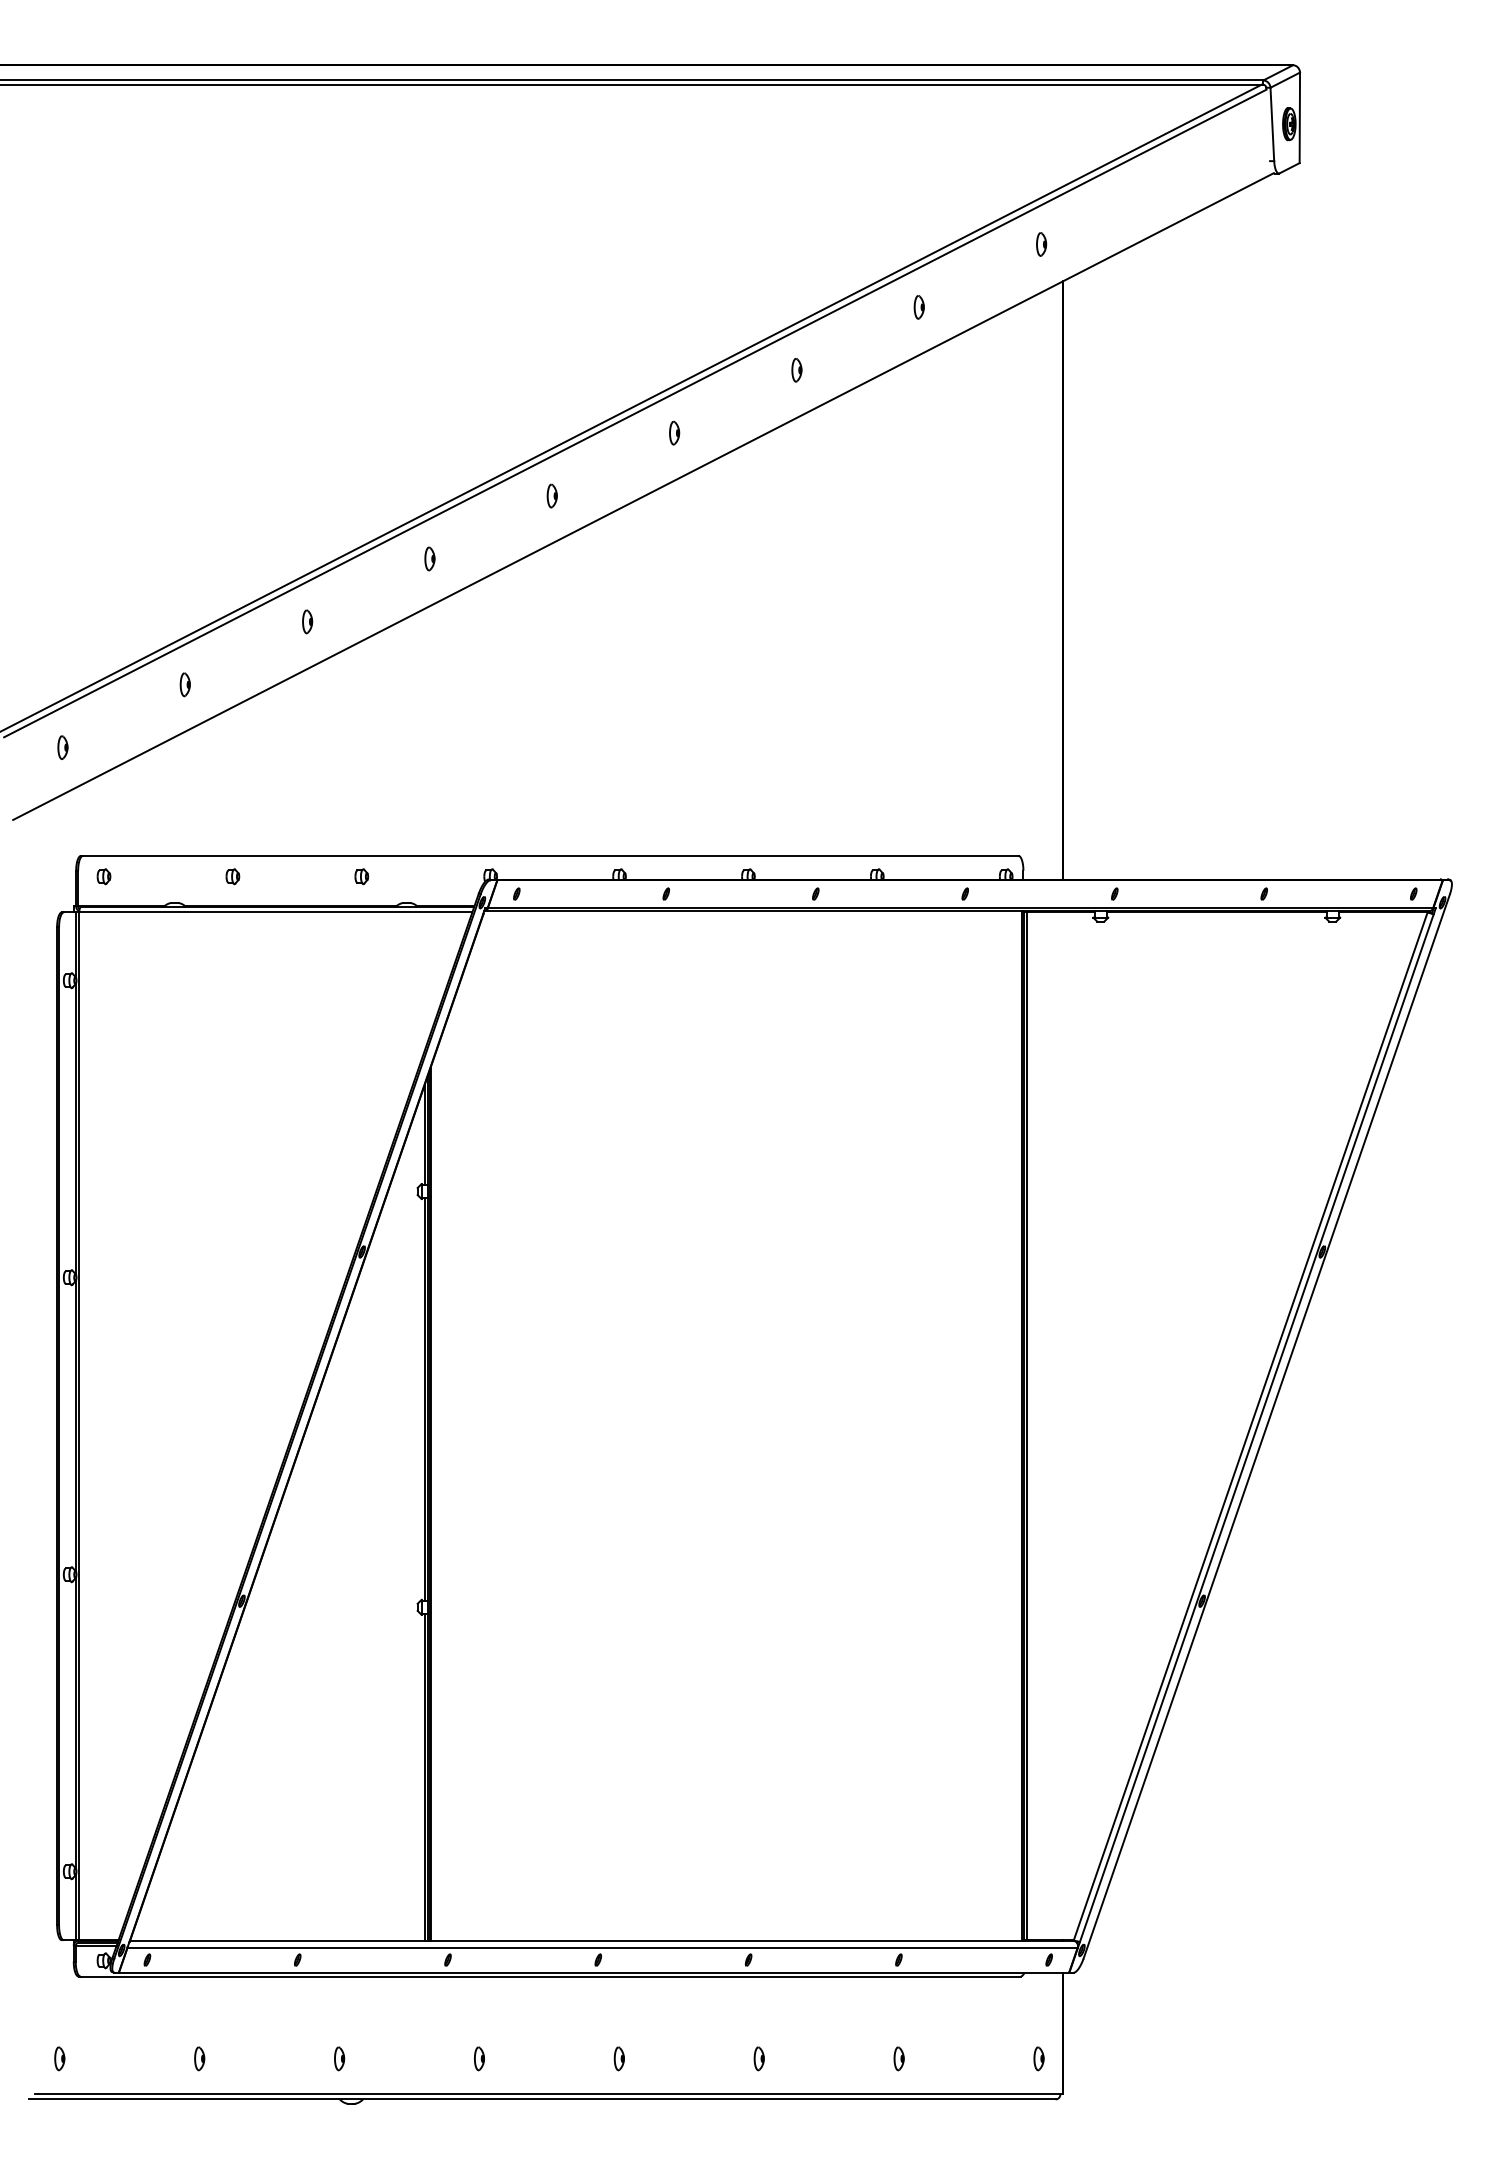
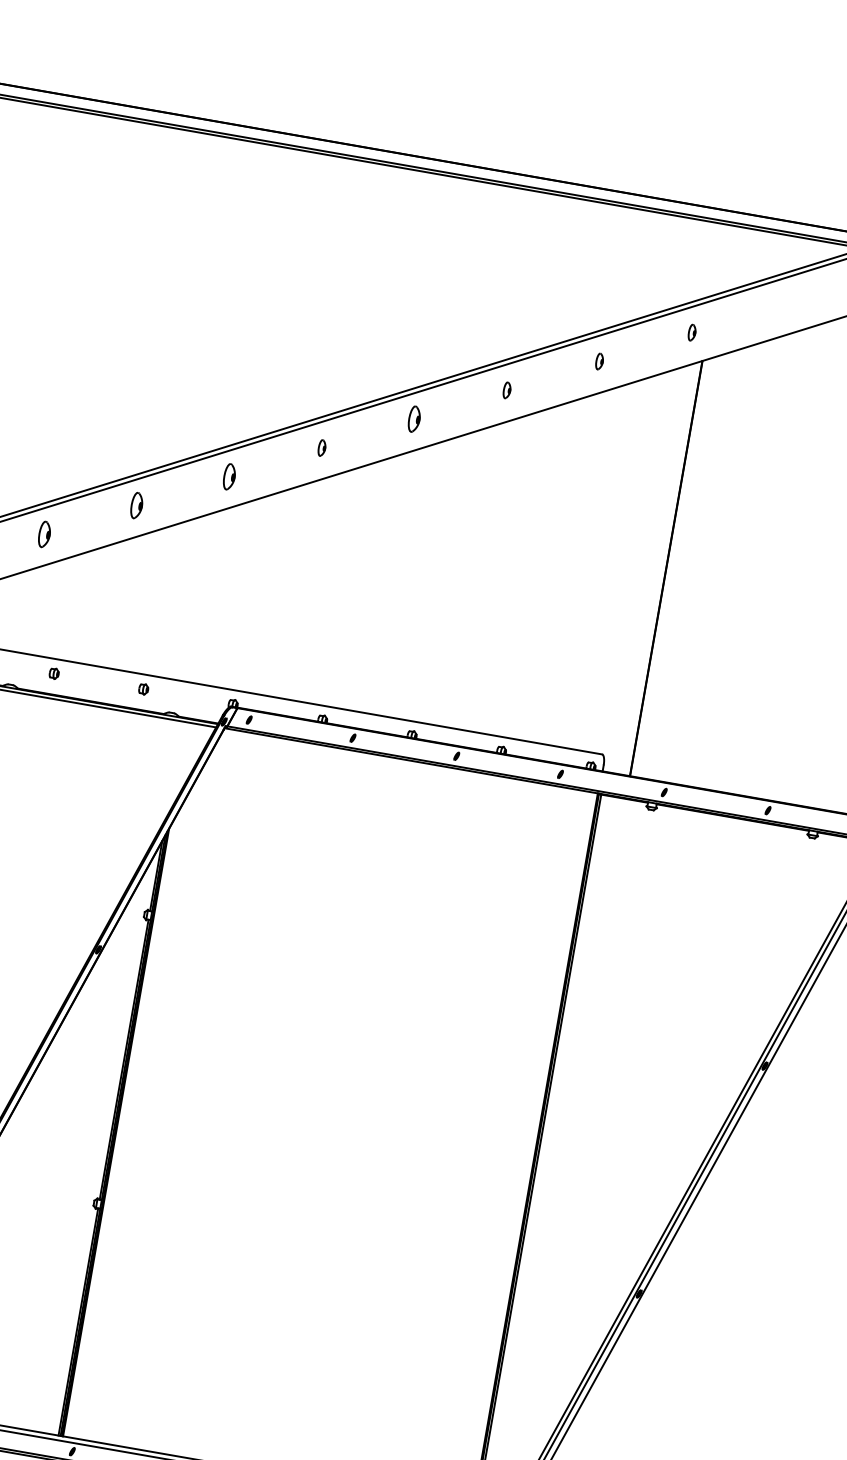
part: (674, 432) -> (414, 418), size x1.6
part: (429, 558) -> (229, 476), size x1.6
part: (307, 621) -> (136, 505), size x1.6
part: (184, 684) -> (43, 534), size x1.6

